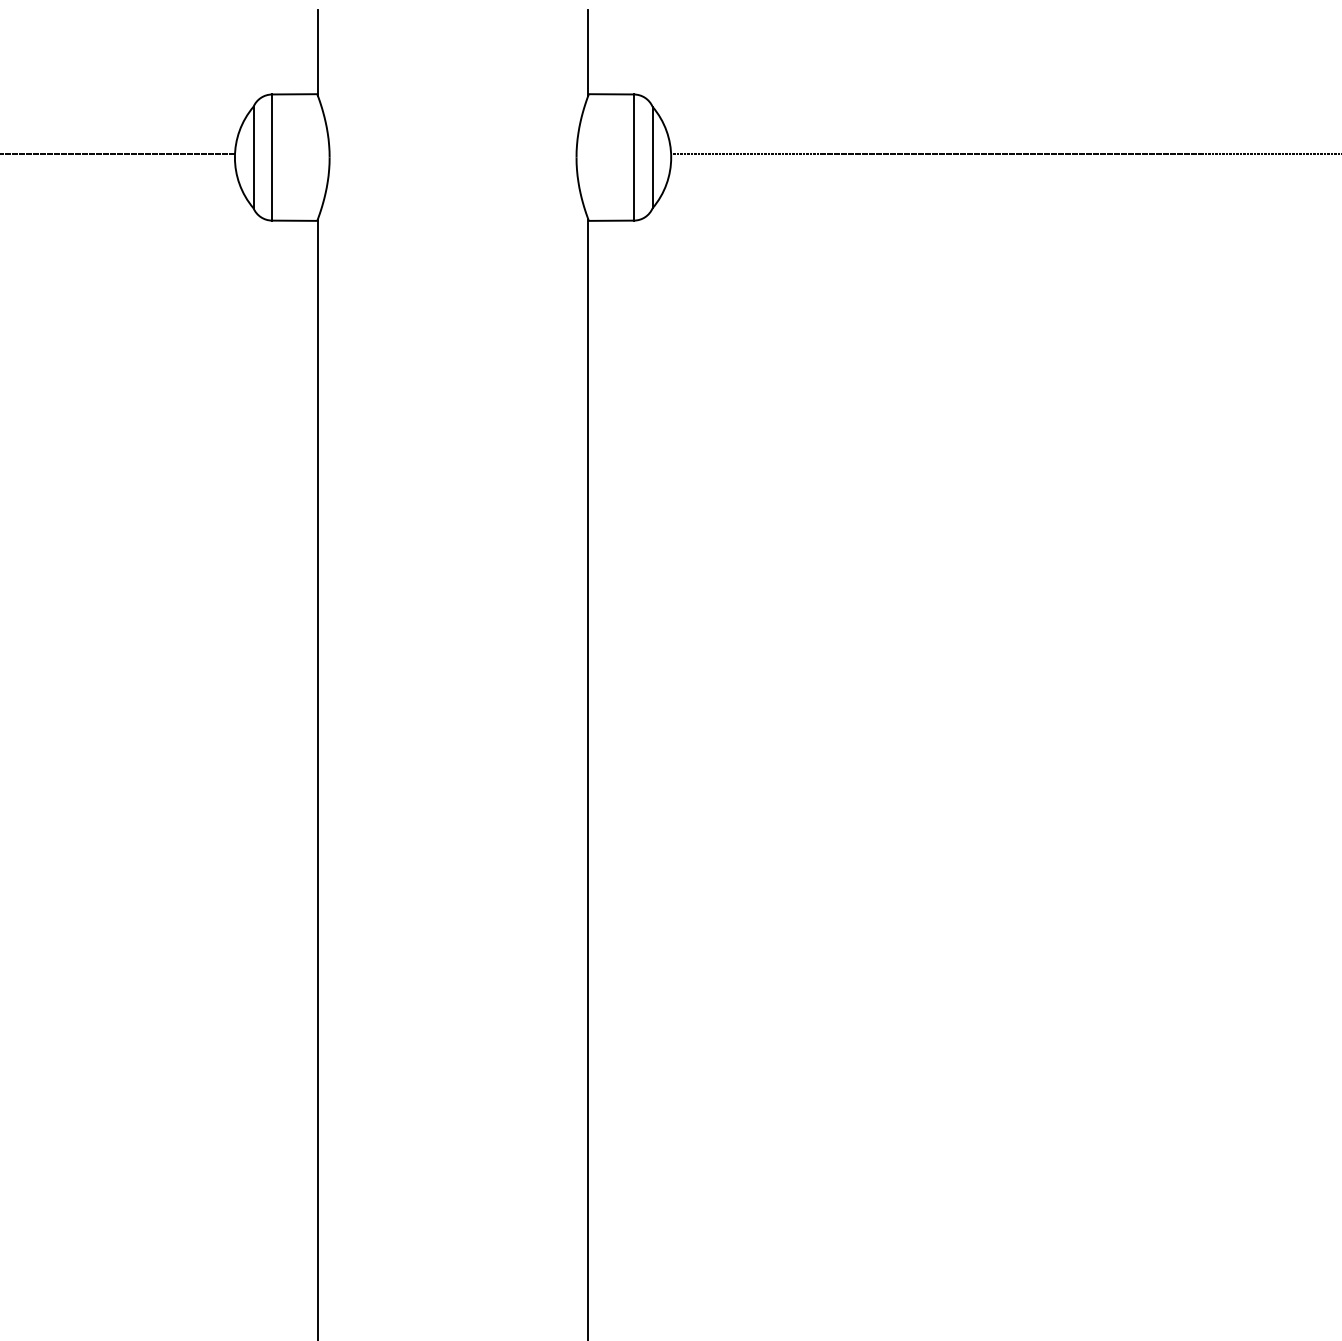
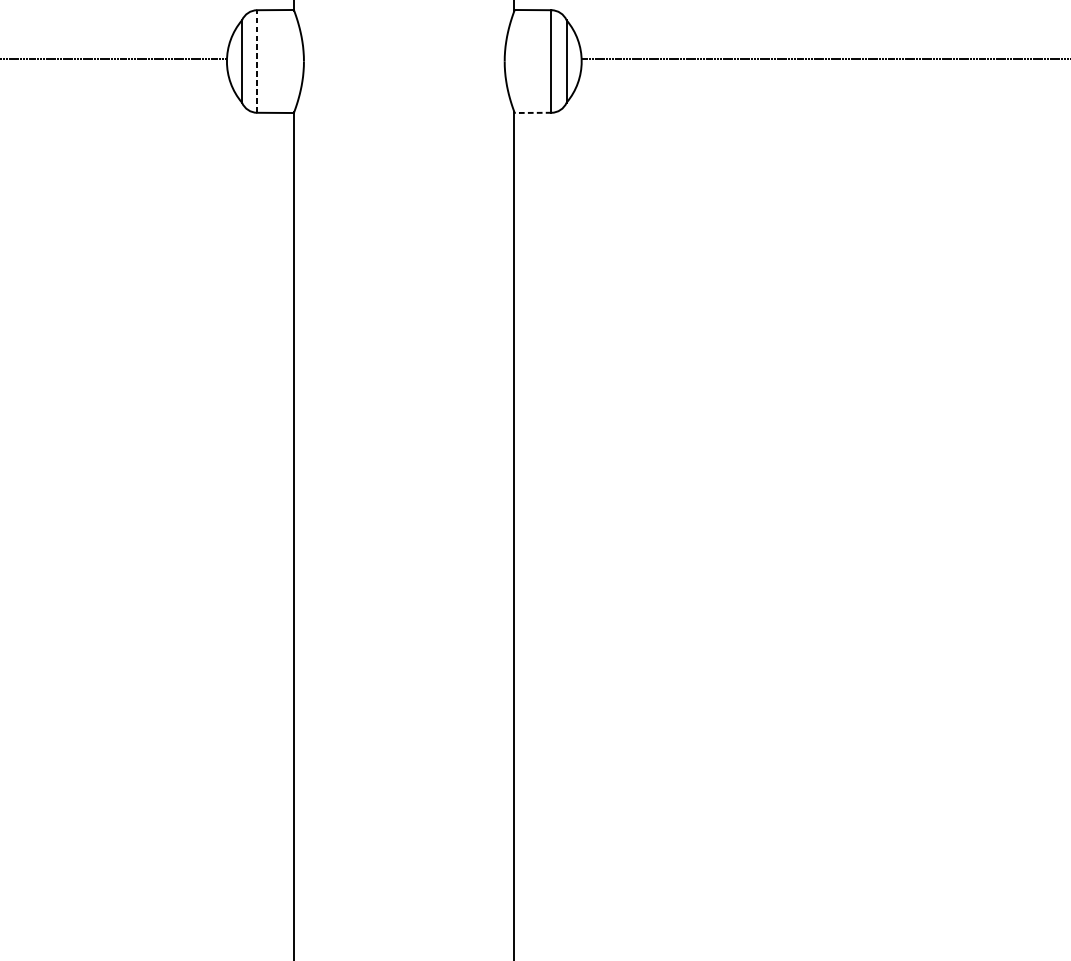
line: (272, 157) -> (257, 61), solid -> dashed
line: (611, 220) -> (533, 112), solid -> dashed

